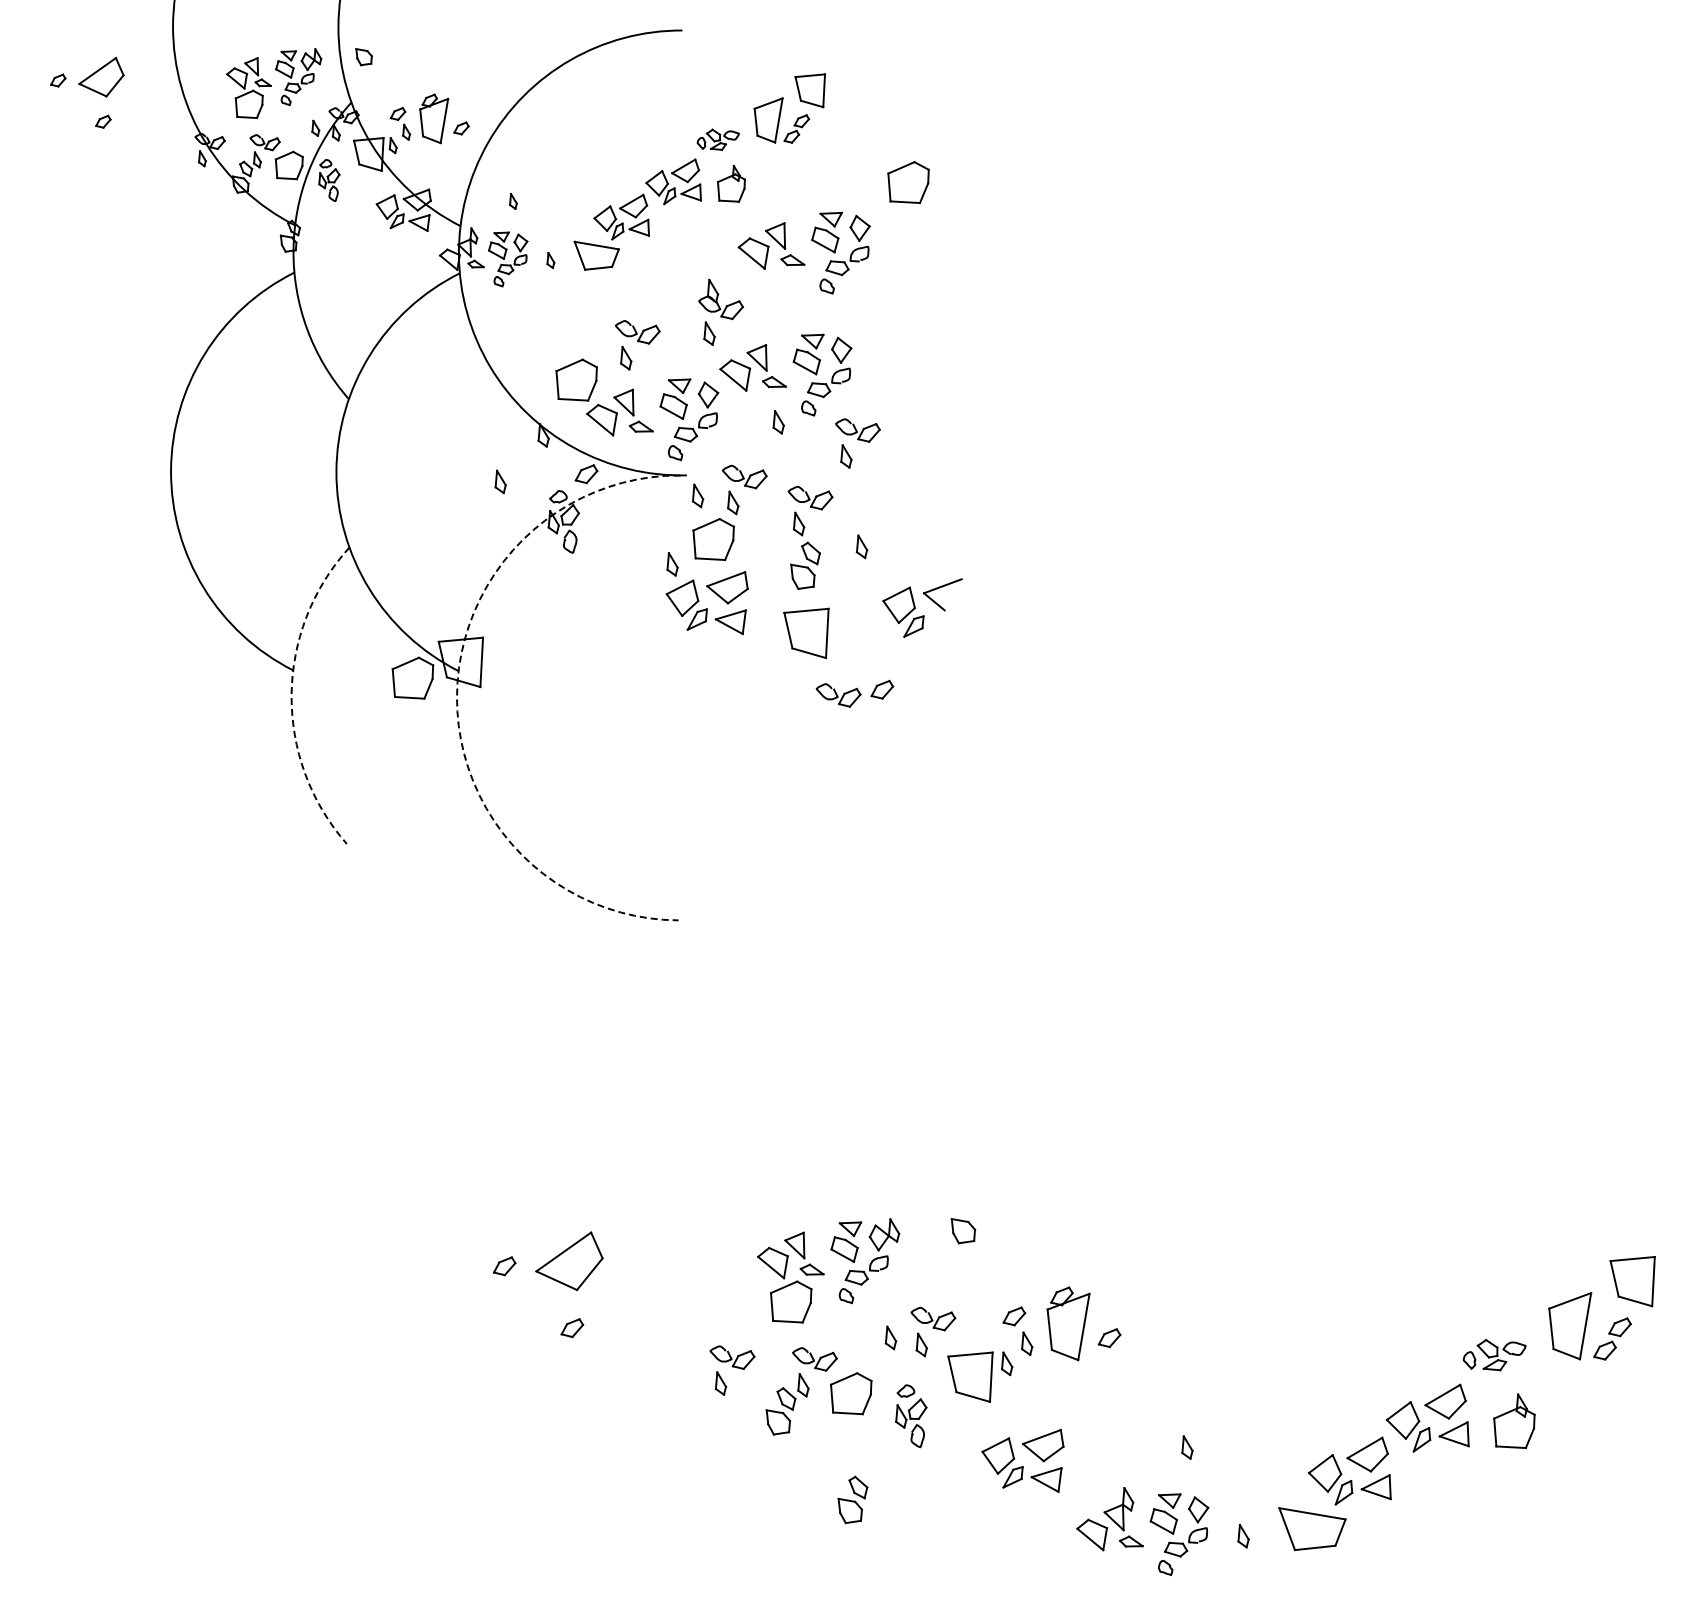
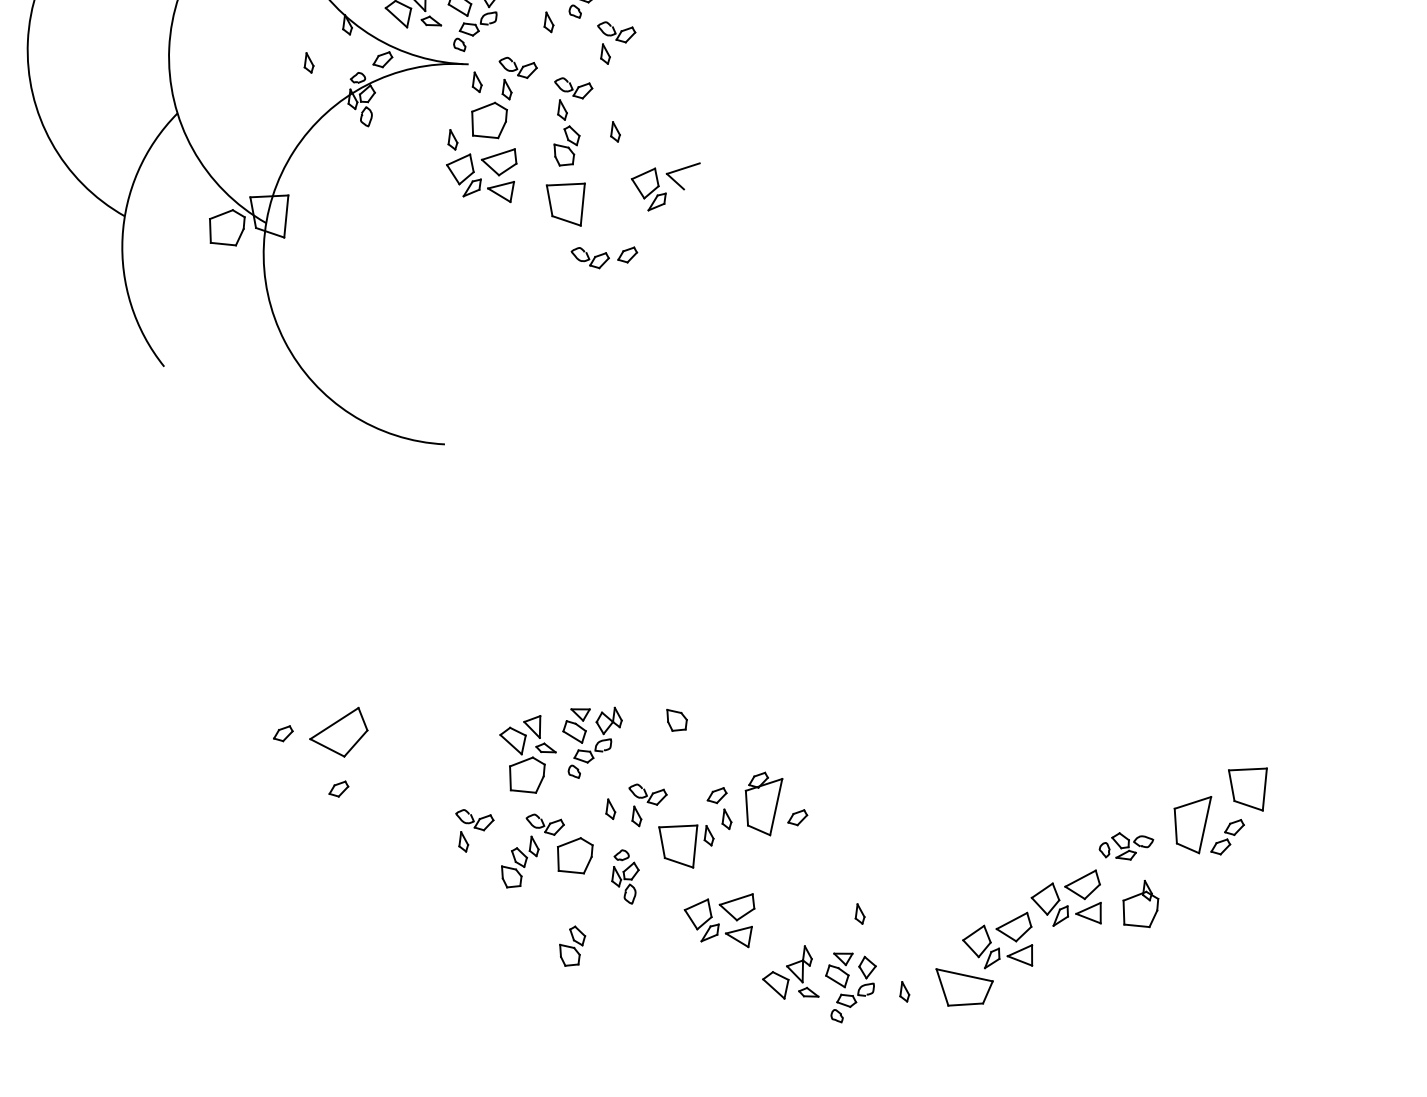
arc: (291, 695) -> (122, 237), dashed -> solid
arc: (456, 696) -> (263, 244), dashed -> solid

